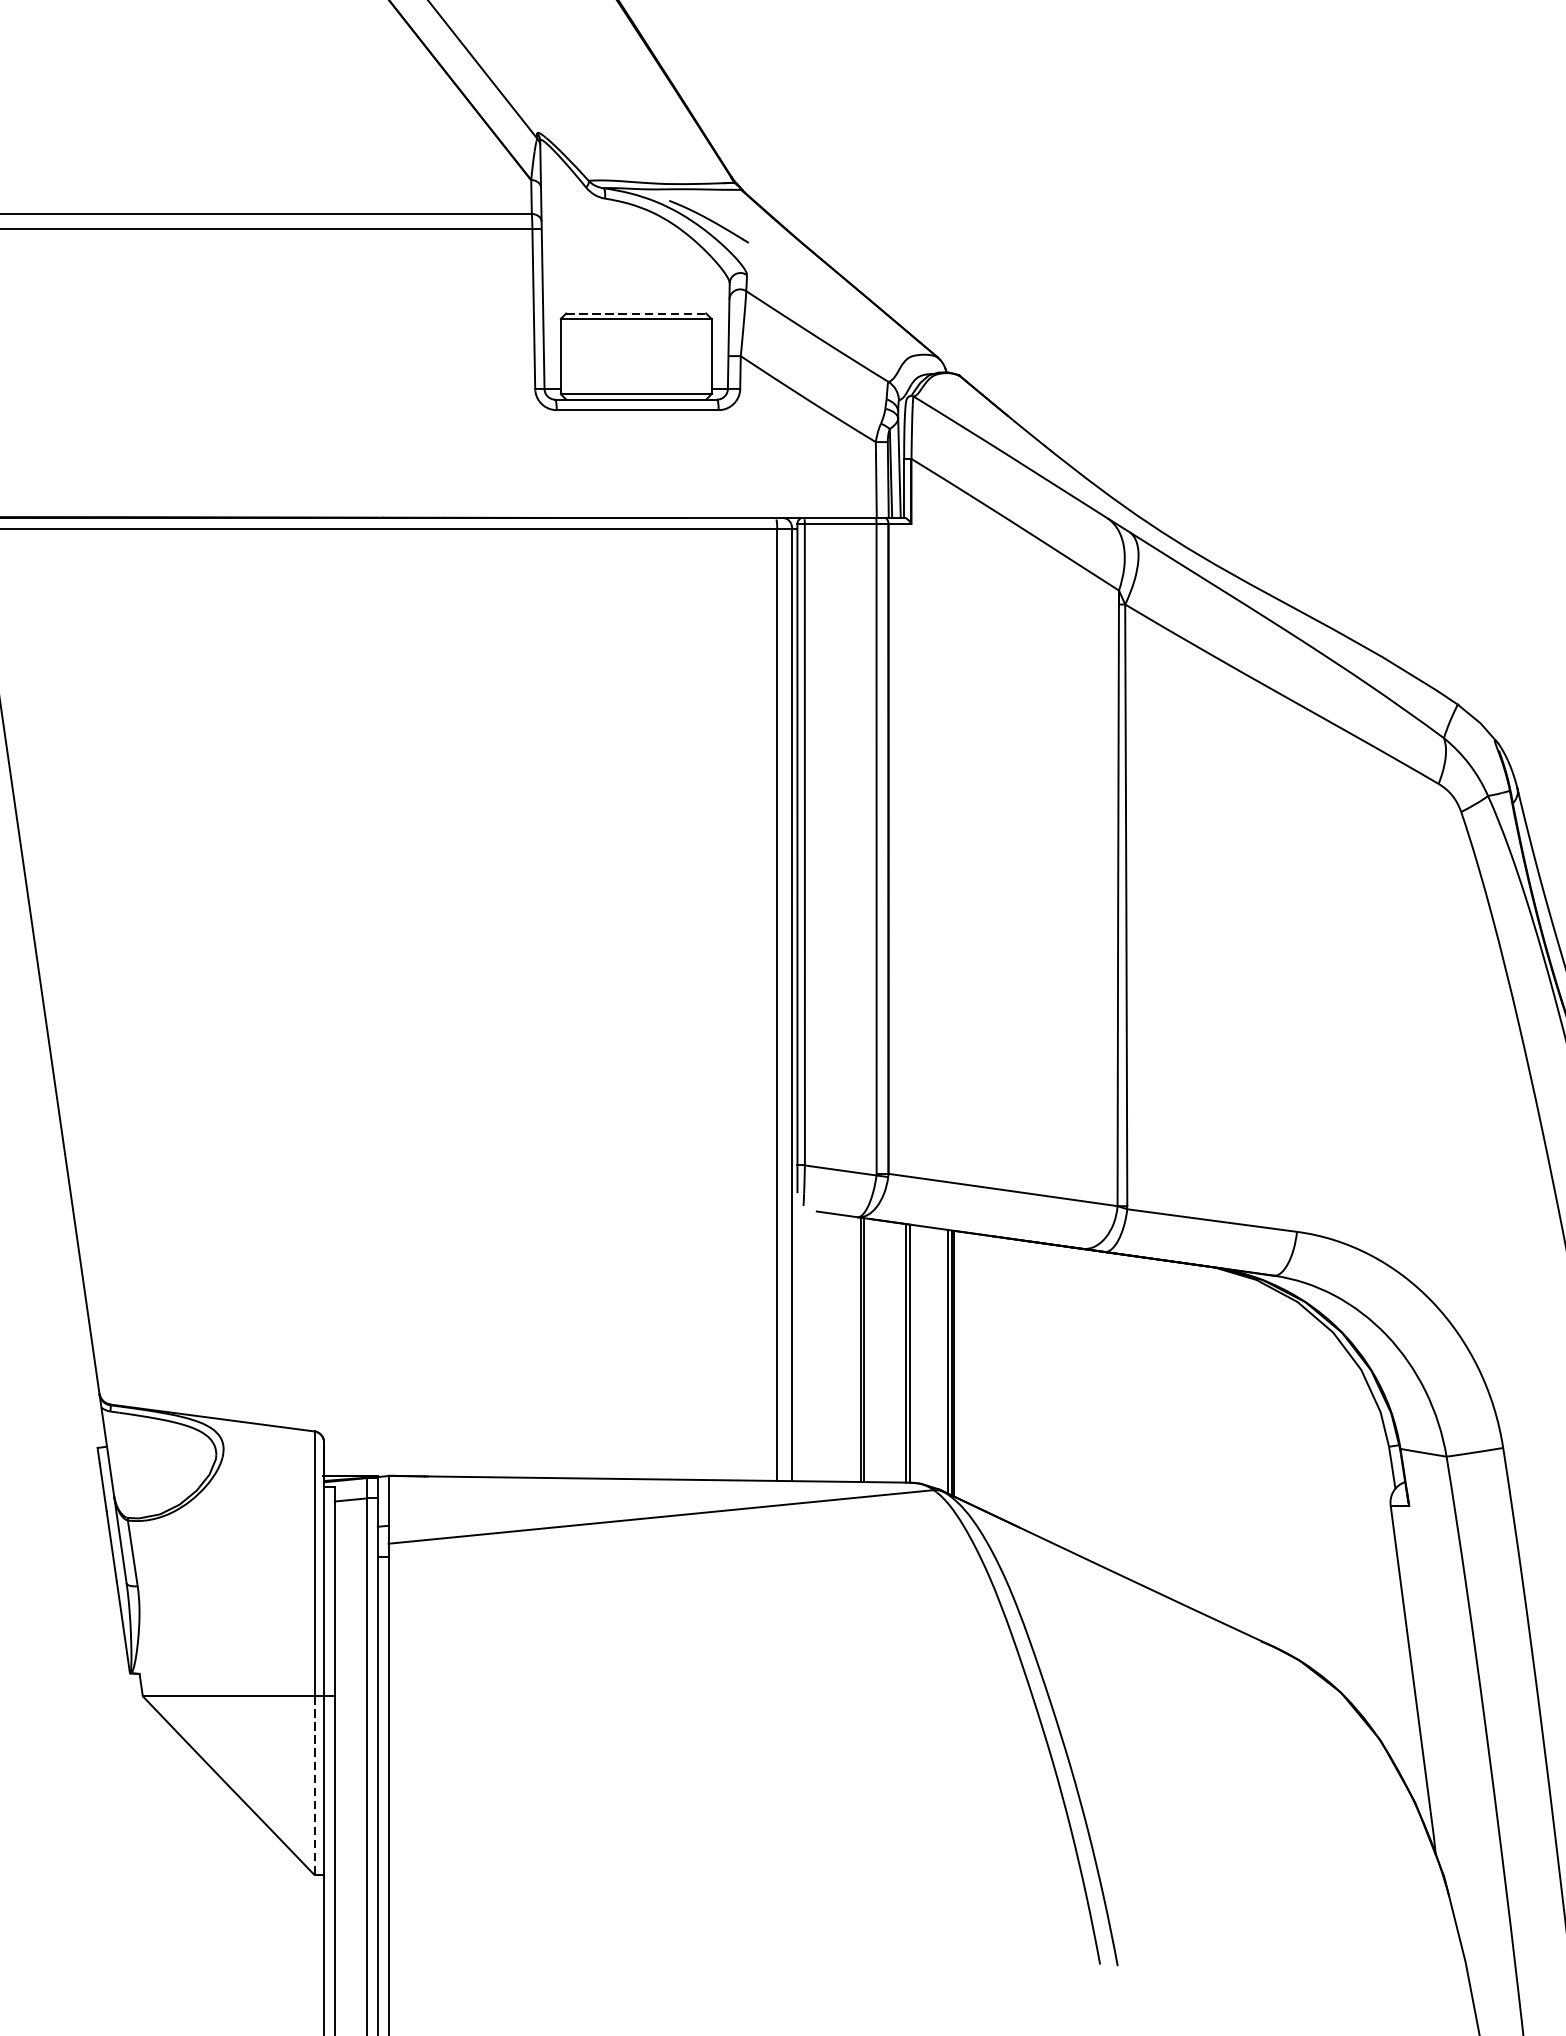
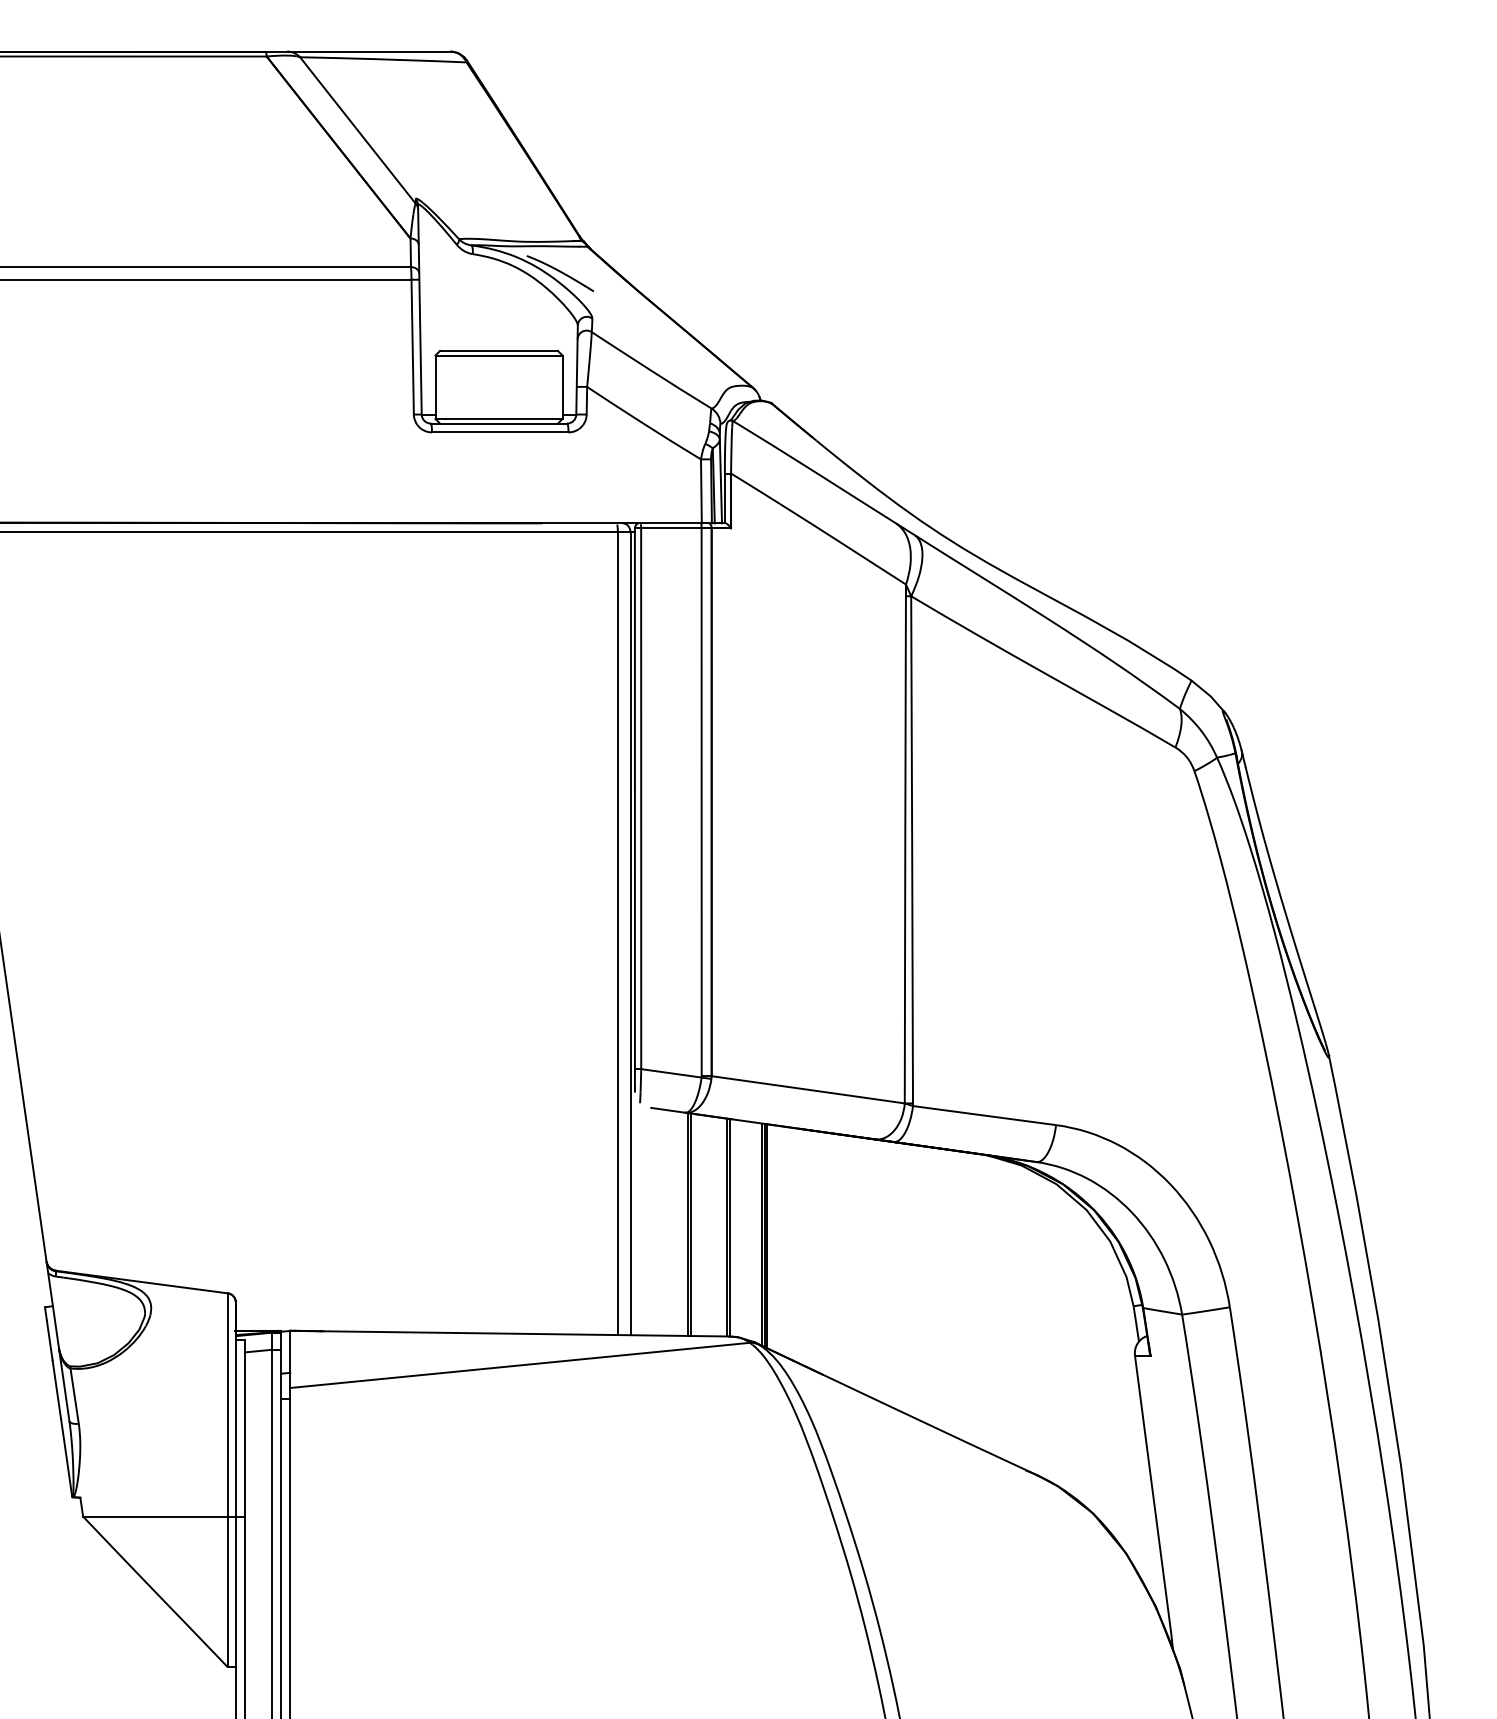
line: (636, 312) -> (499, 350), dashed -> solid
line: (314, 1786) -> (227, 1592), dashed -> solid

